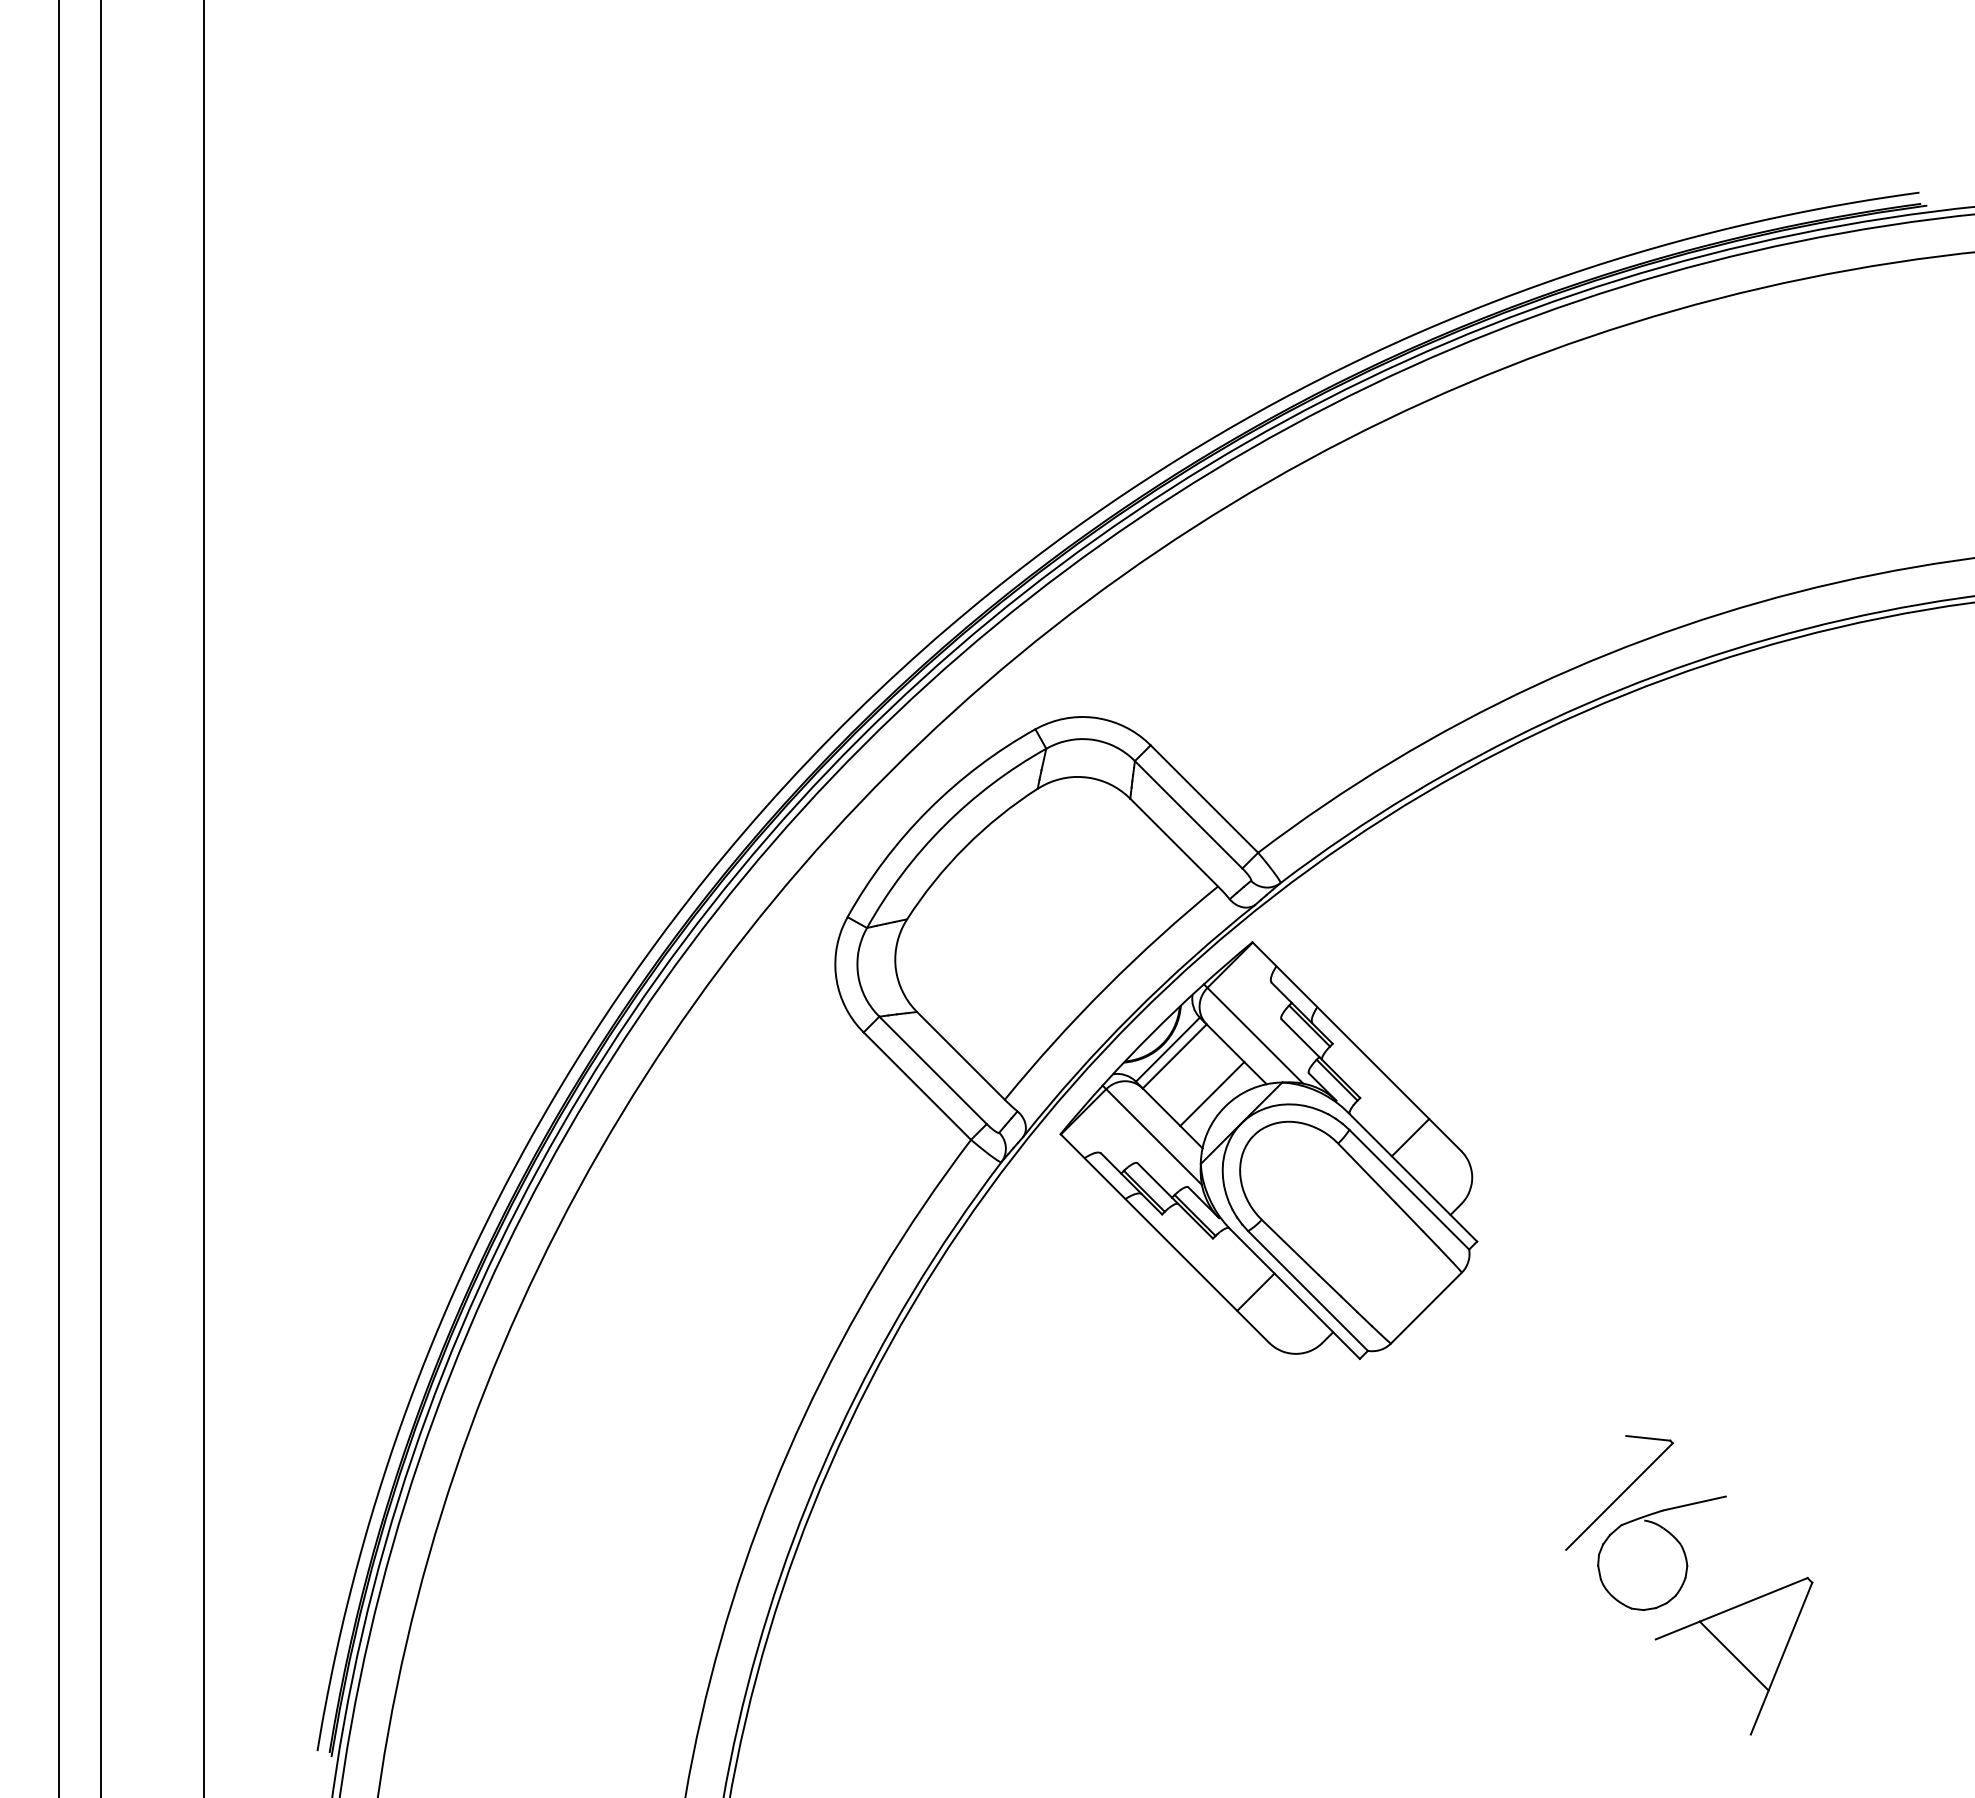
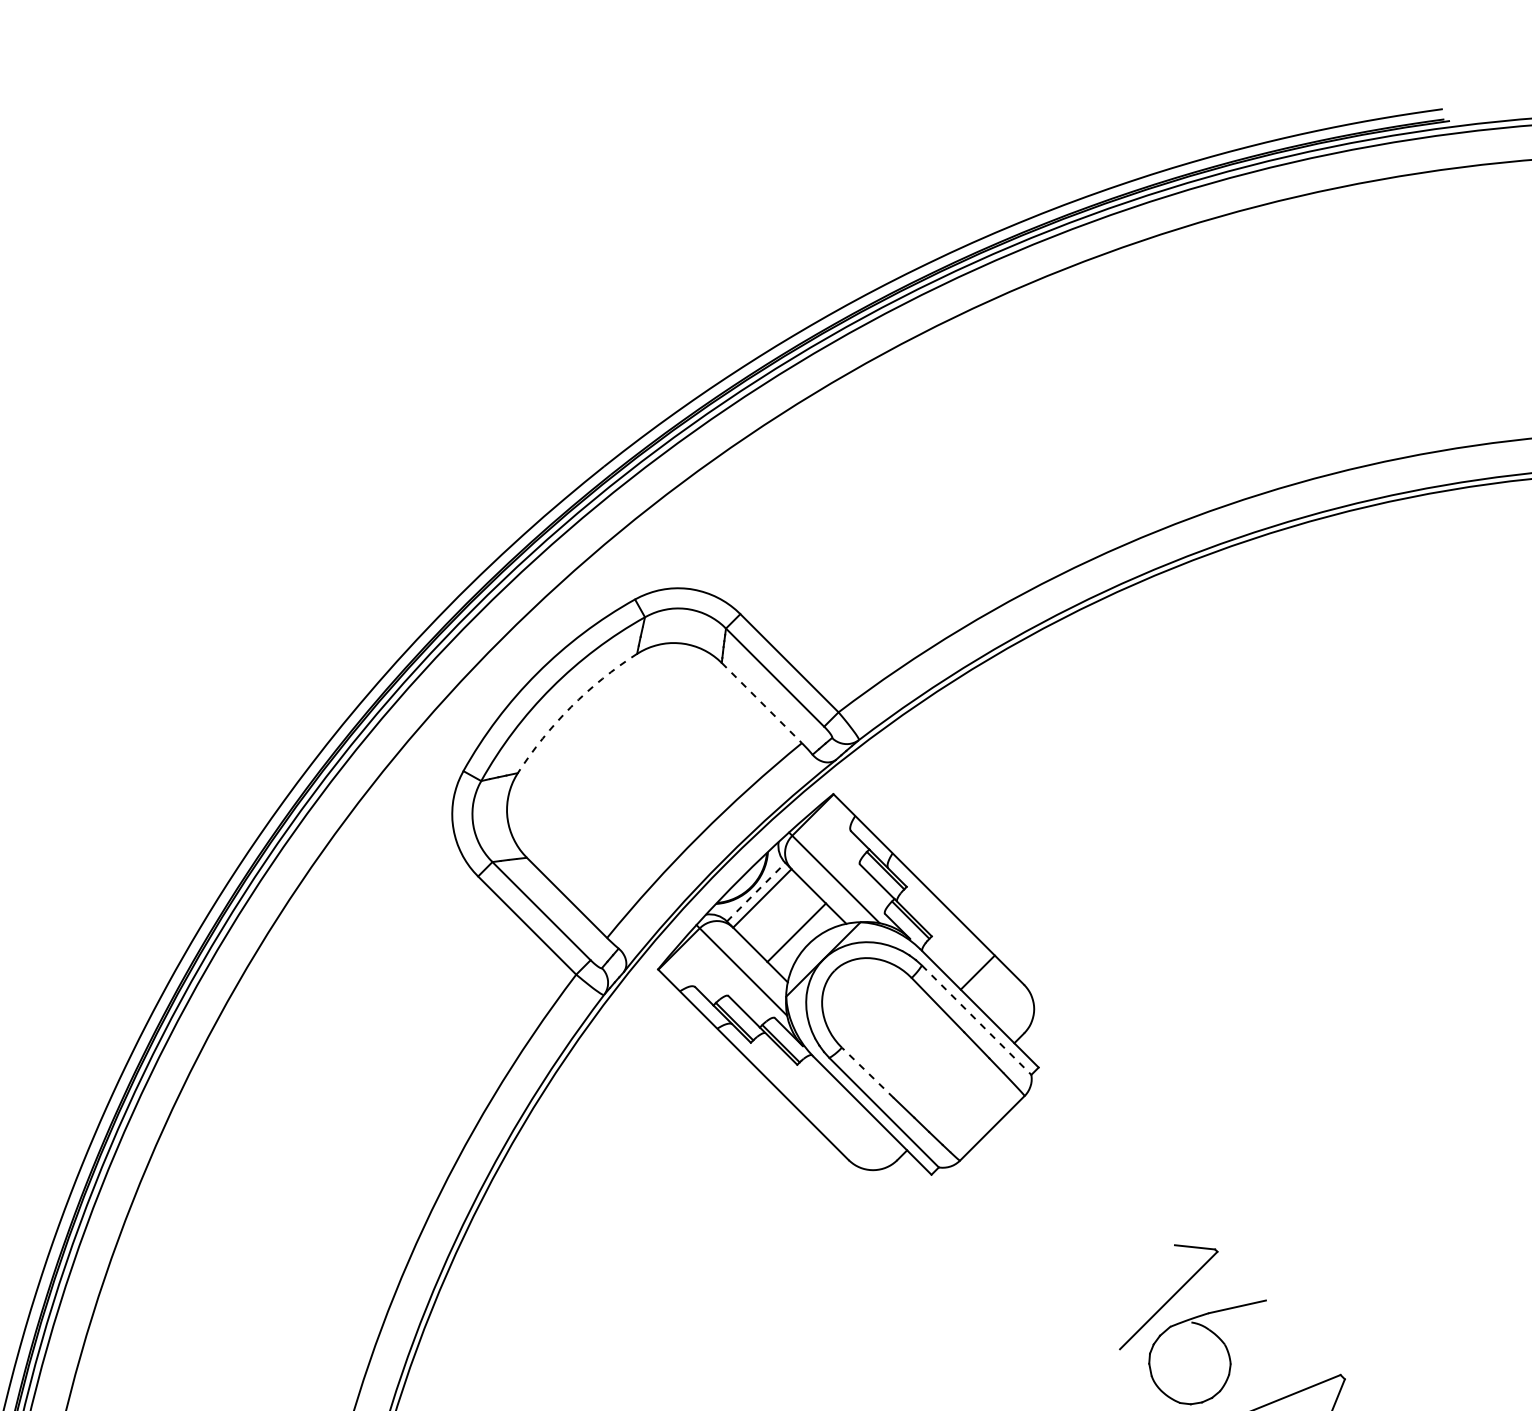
line: (1174, 842) -> (762, 702), solid -> dashed
arc: (965, 847) -> (571, 707), solid -> dashed
line: (1168, 1049) -> (756, 892), solid -> dashed
line: (1409, 1189) -> (976, 1019), solid -> dashed
line: (1290, 1247) -> (868, 1072), solid -> dashed
line: (1255, 1291) -> (836, 1113), removed

